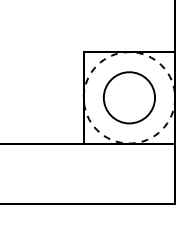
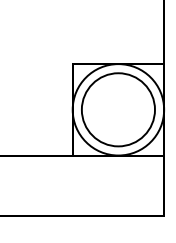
circle: (128, 97) -> (117, 109), size x1.43
circle: (129, 97) -> (118, 109), dashed -> solid

